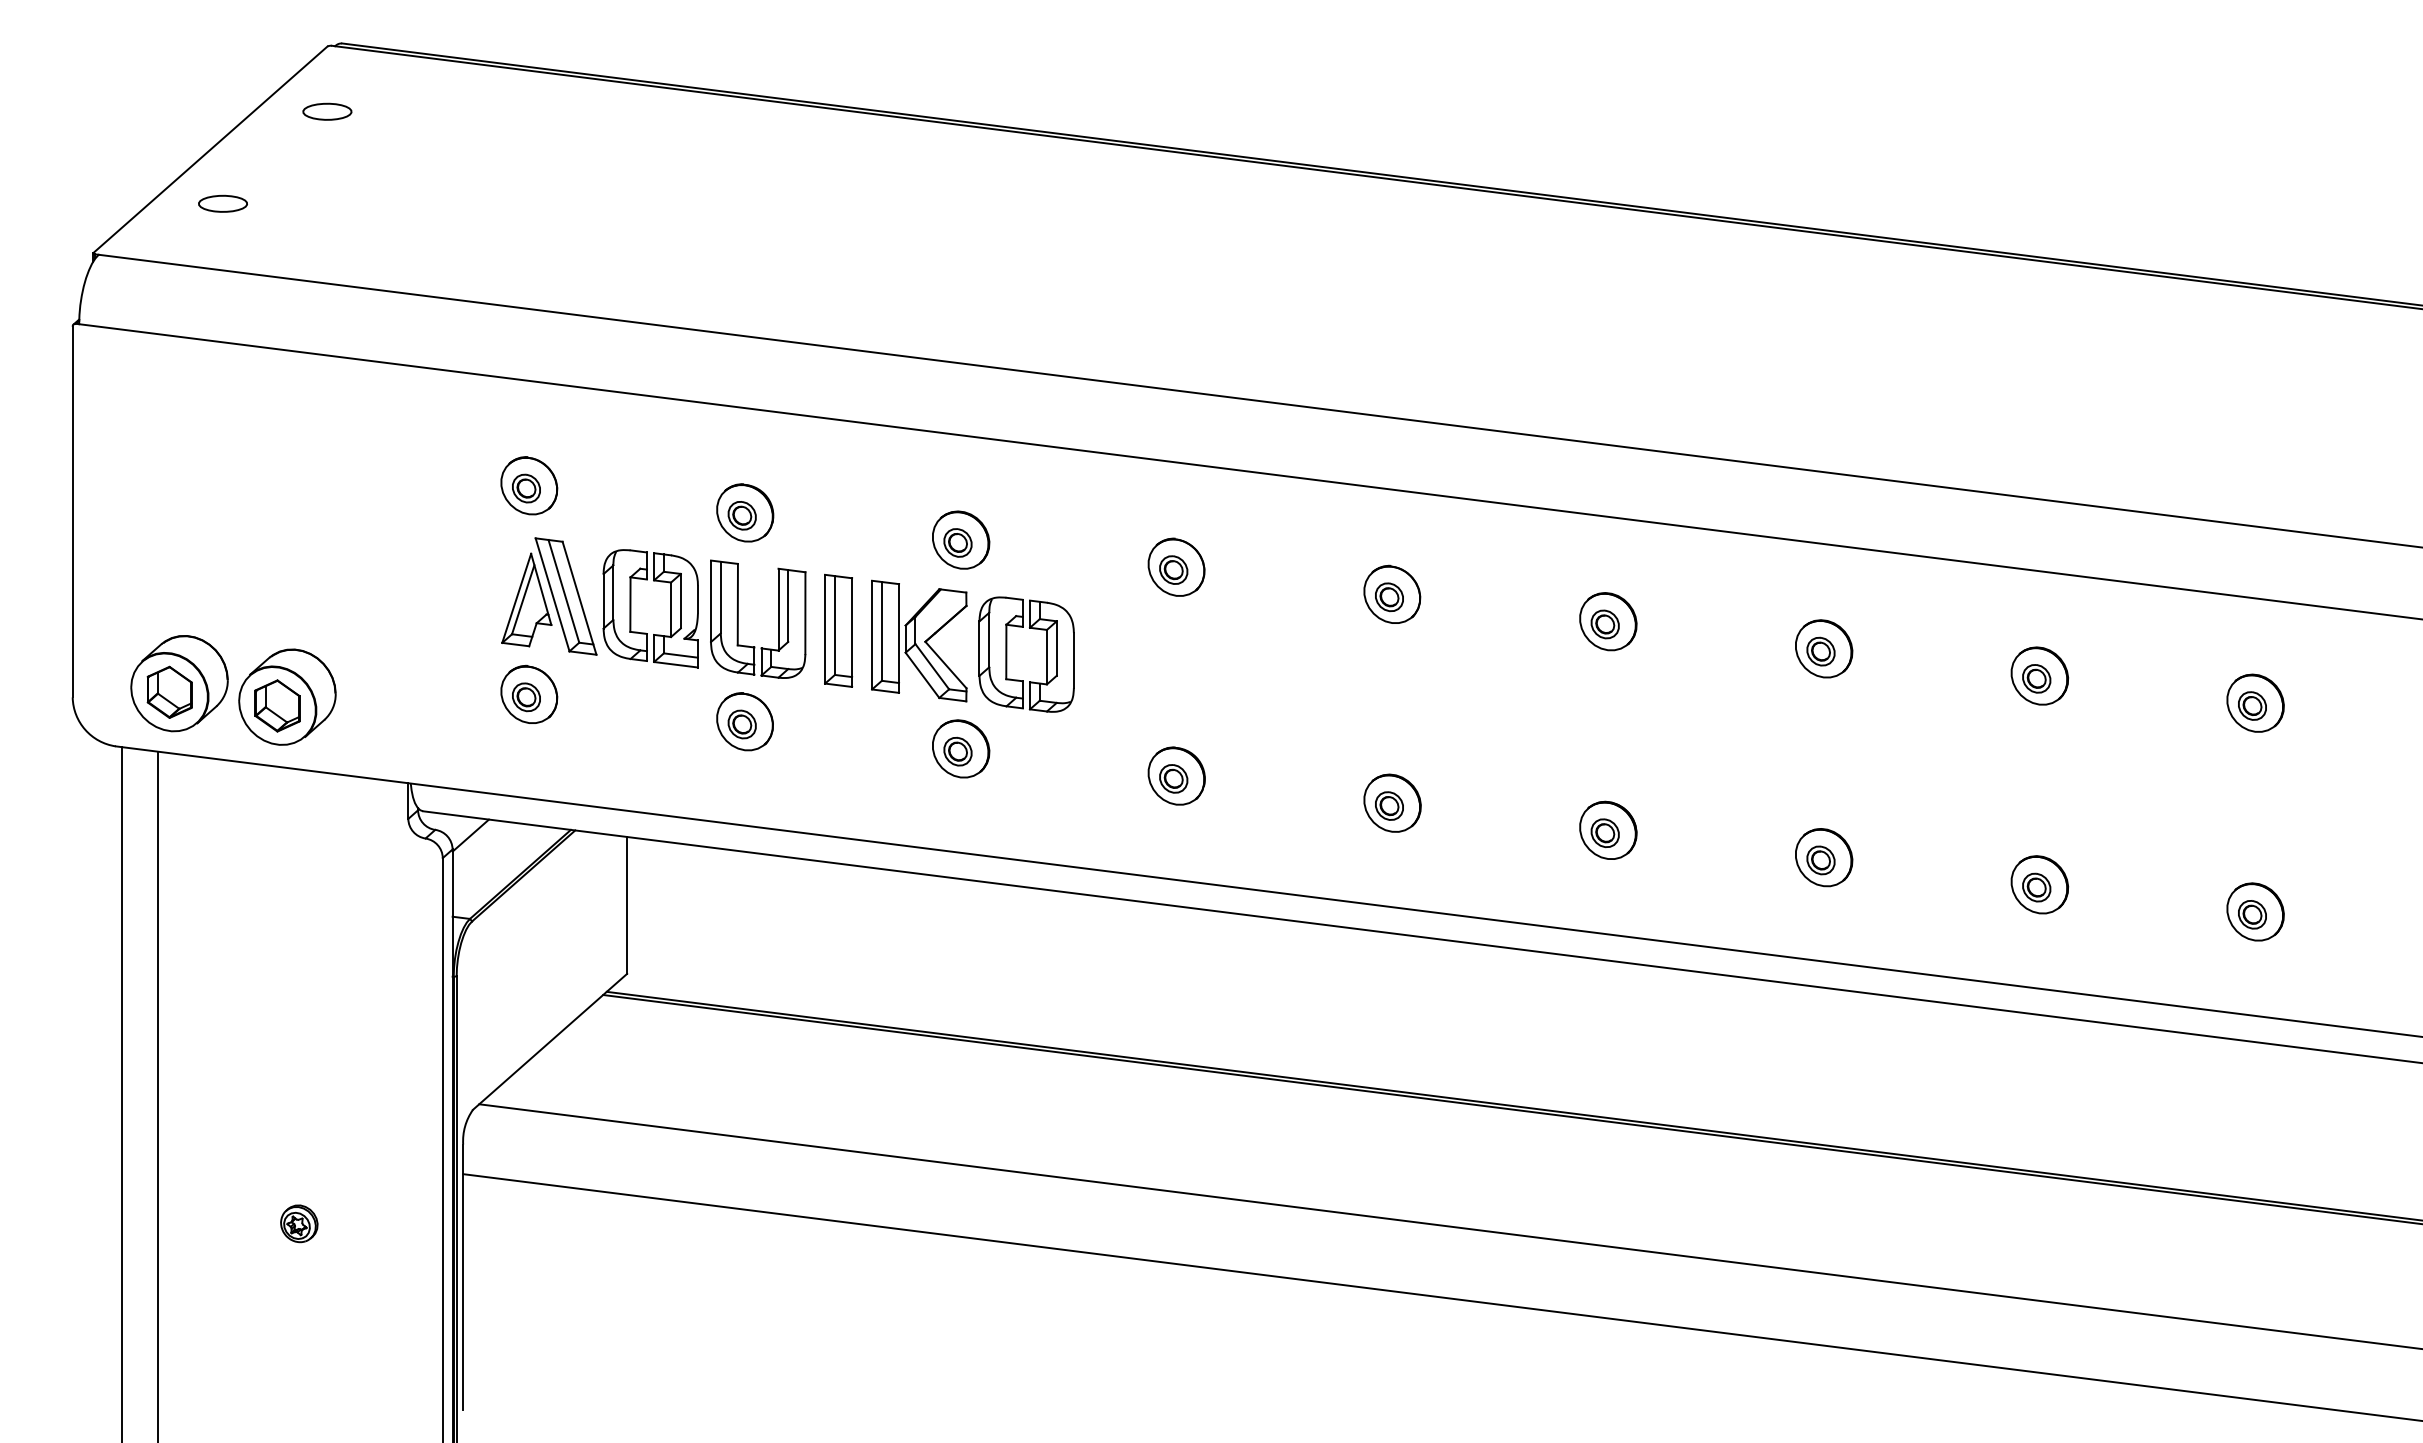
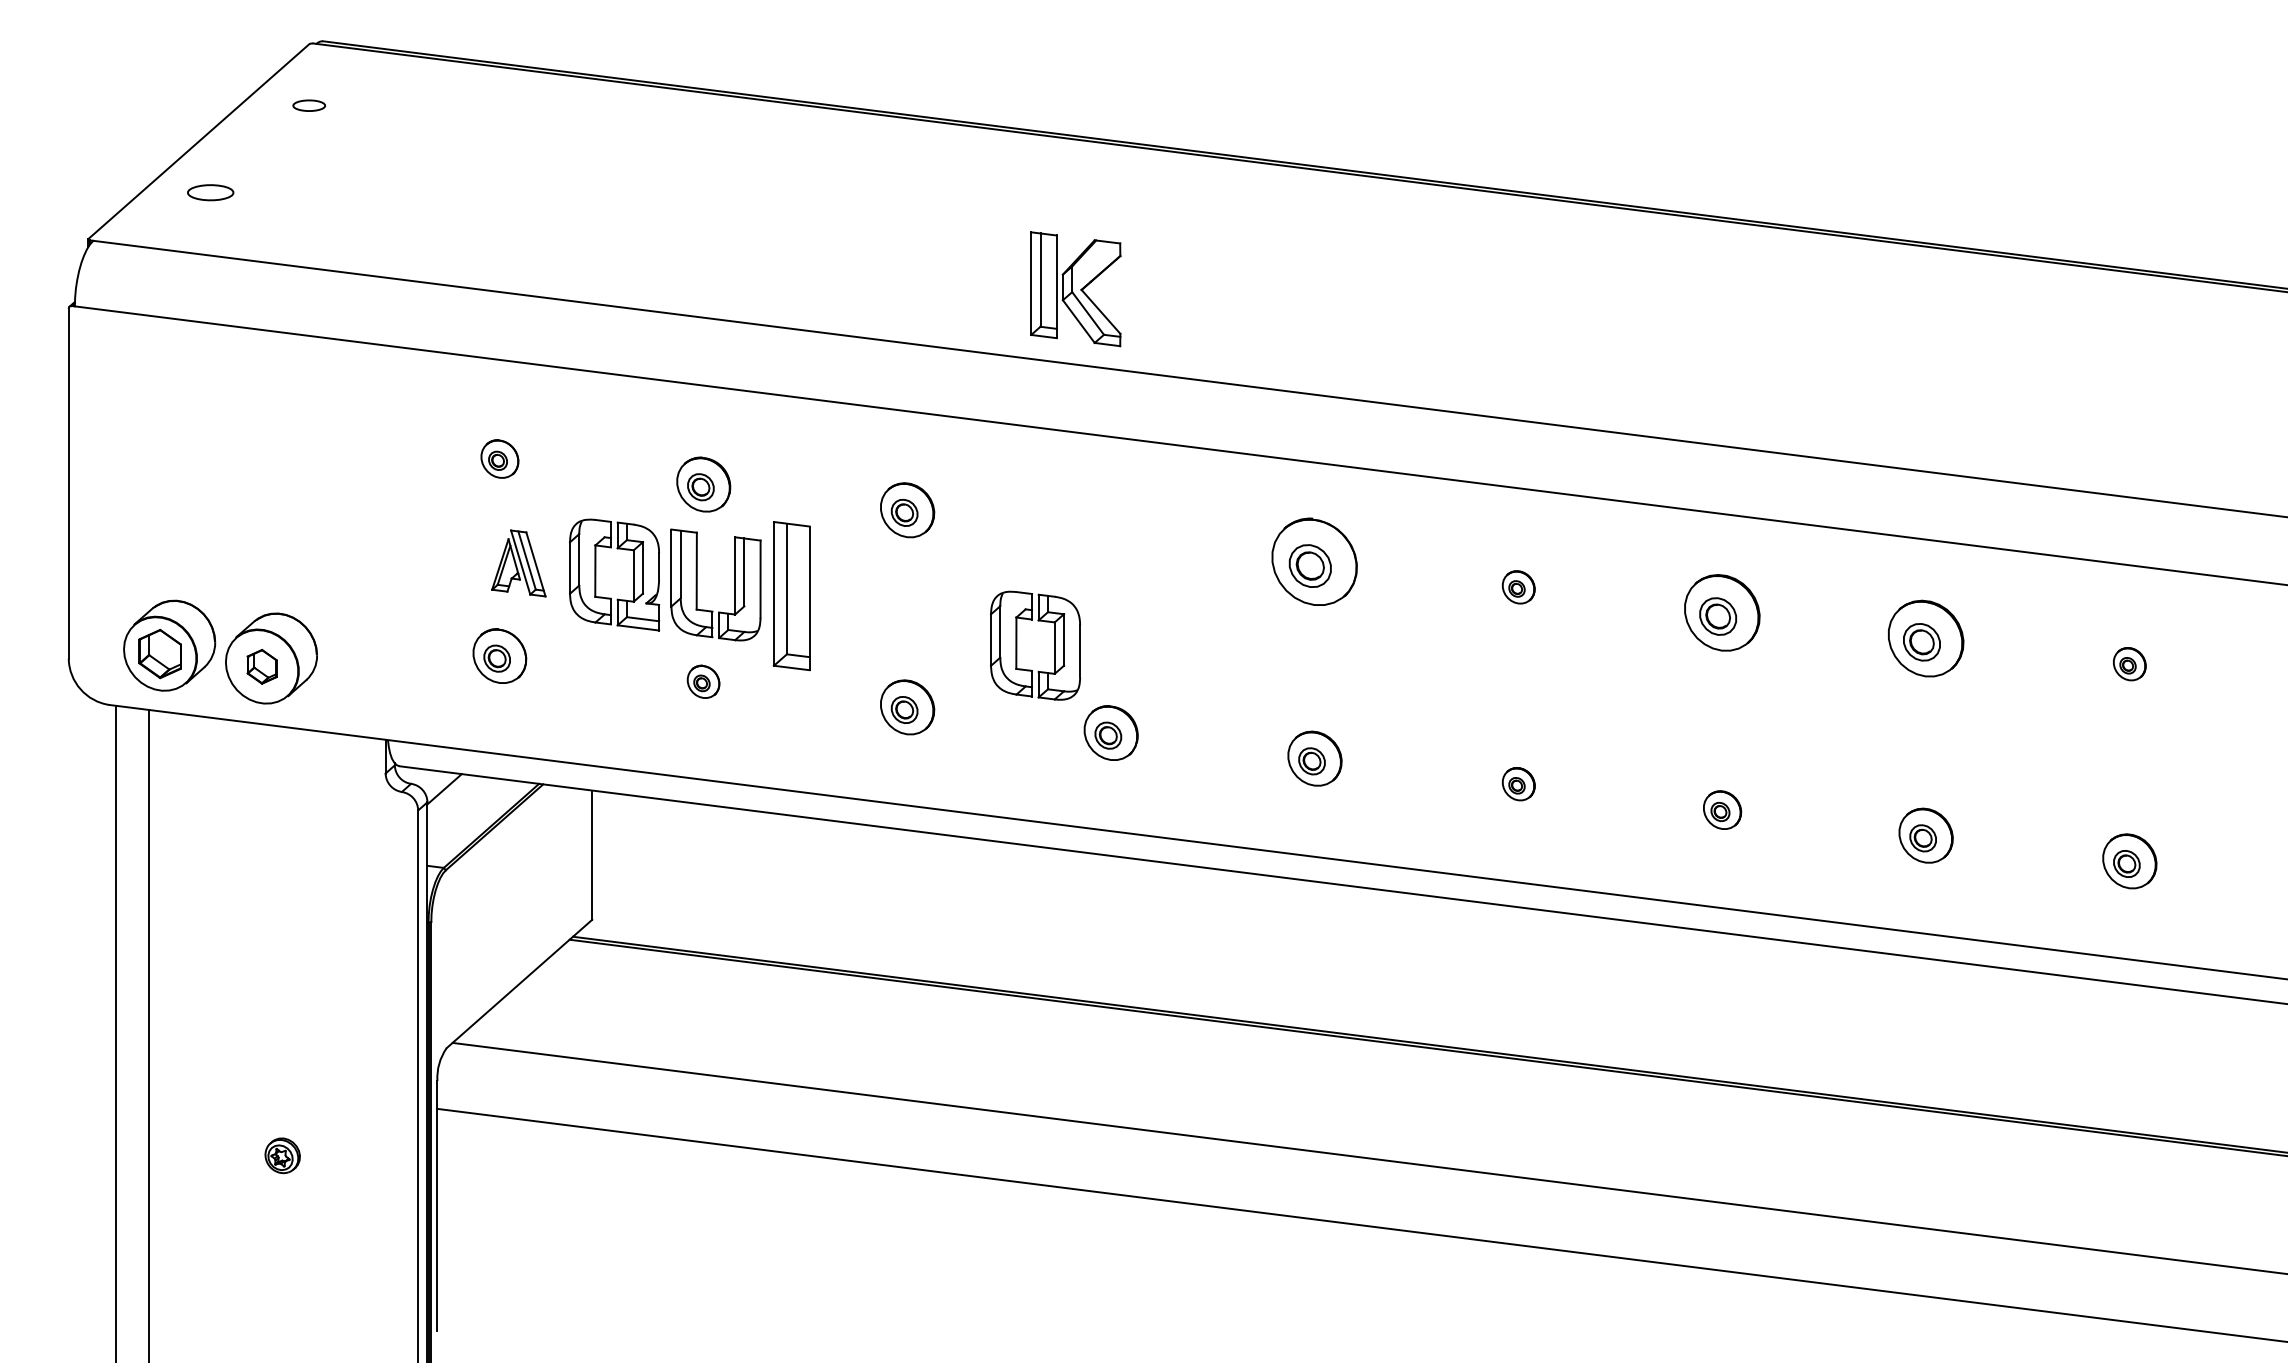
part: (327, 111) -> (309, 105), size x0.7
part: (529, 485) -> (500, 458), size x0.7
part: (1176, 566) -> (1110, 535), removed
part: (1392, 593) -> (1314, 560), size x1.6
part: (549, 596) -> (518, 563), size x0.6
part: (1608, 621) -> (1518, 587), size x0.6
part: (838, 630) -> (791, 595), size x1.4
part: (919, 640) -> (1076, 288), moved
part: (1824, 648) -> (1722, 612), size x1.4
part: (1007, 654) -> (1017, 645), moved
part: (2039, 675) -> (1925, 638), size x1.4
part: (2255, 702) -> (2129, 663), size x0.6
part: (277, 705) -> (262, 666), size x0.7
part: (744, 721) -> (703, 681), size x0.6
part: (1608, 829) -> (1518, 783), size x0.6
part: (1824, 857) -> (1722, 809), size x0.7

